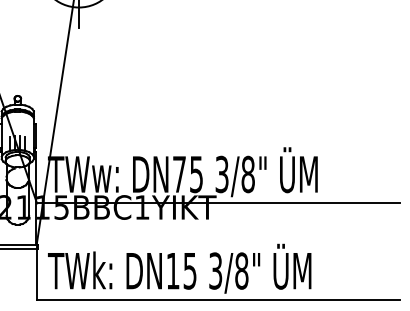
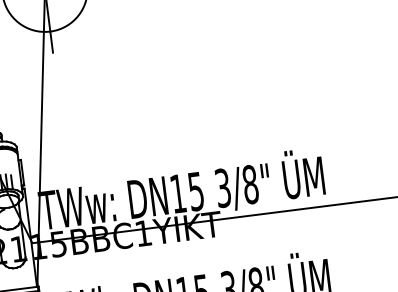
text: (179, 174) -> (178, 193), DN75 -> DN15

